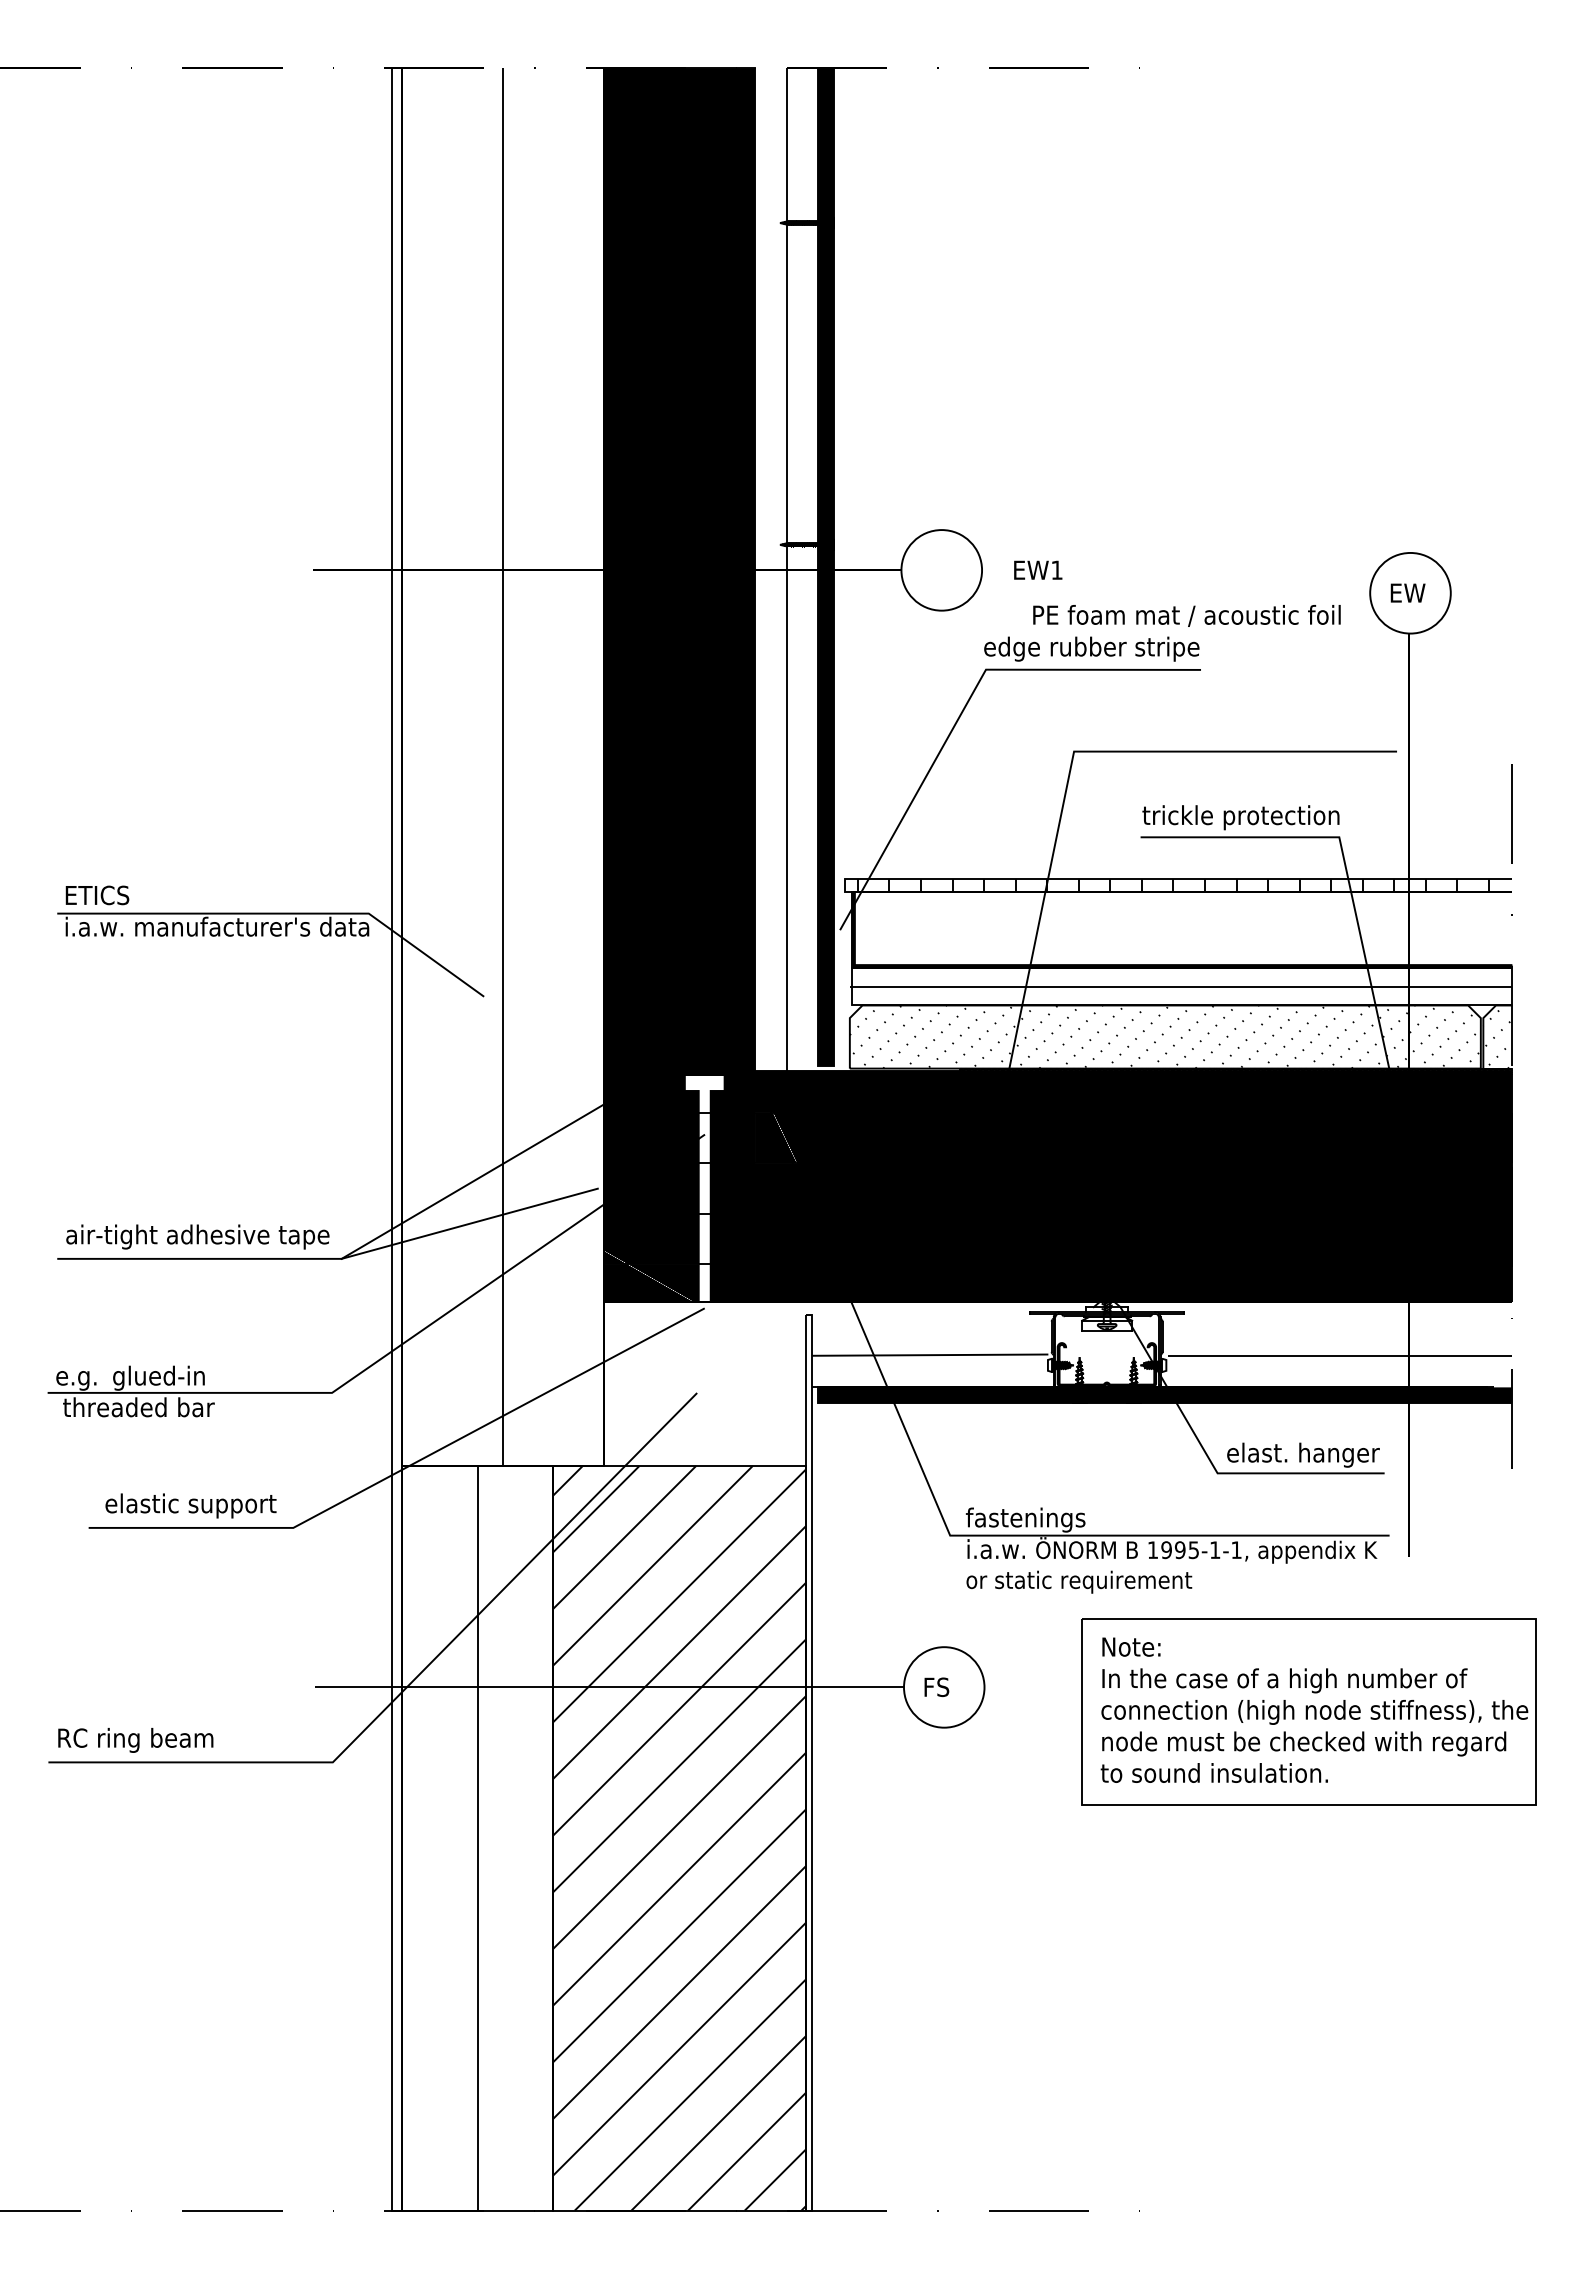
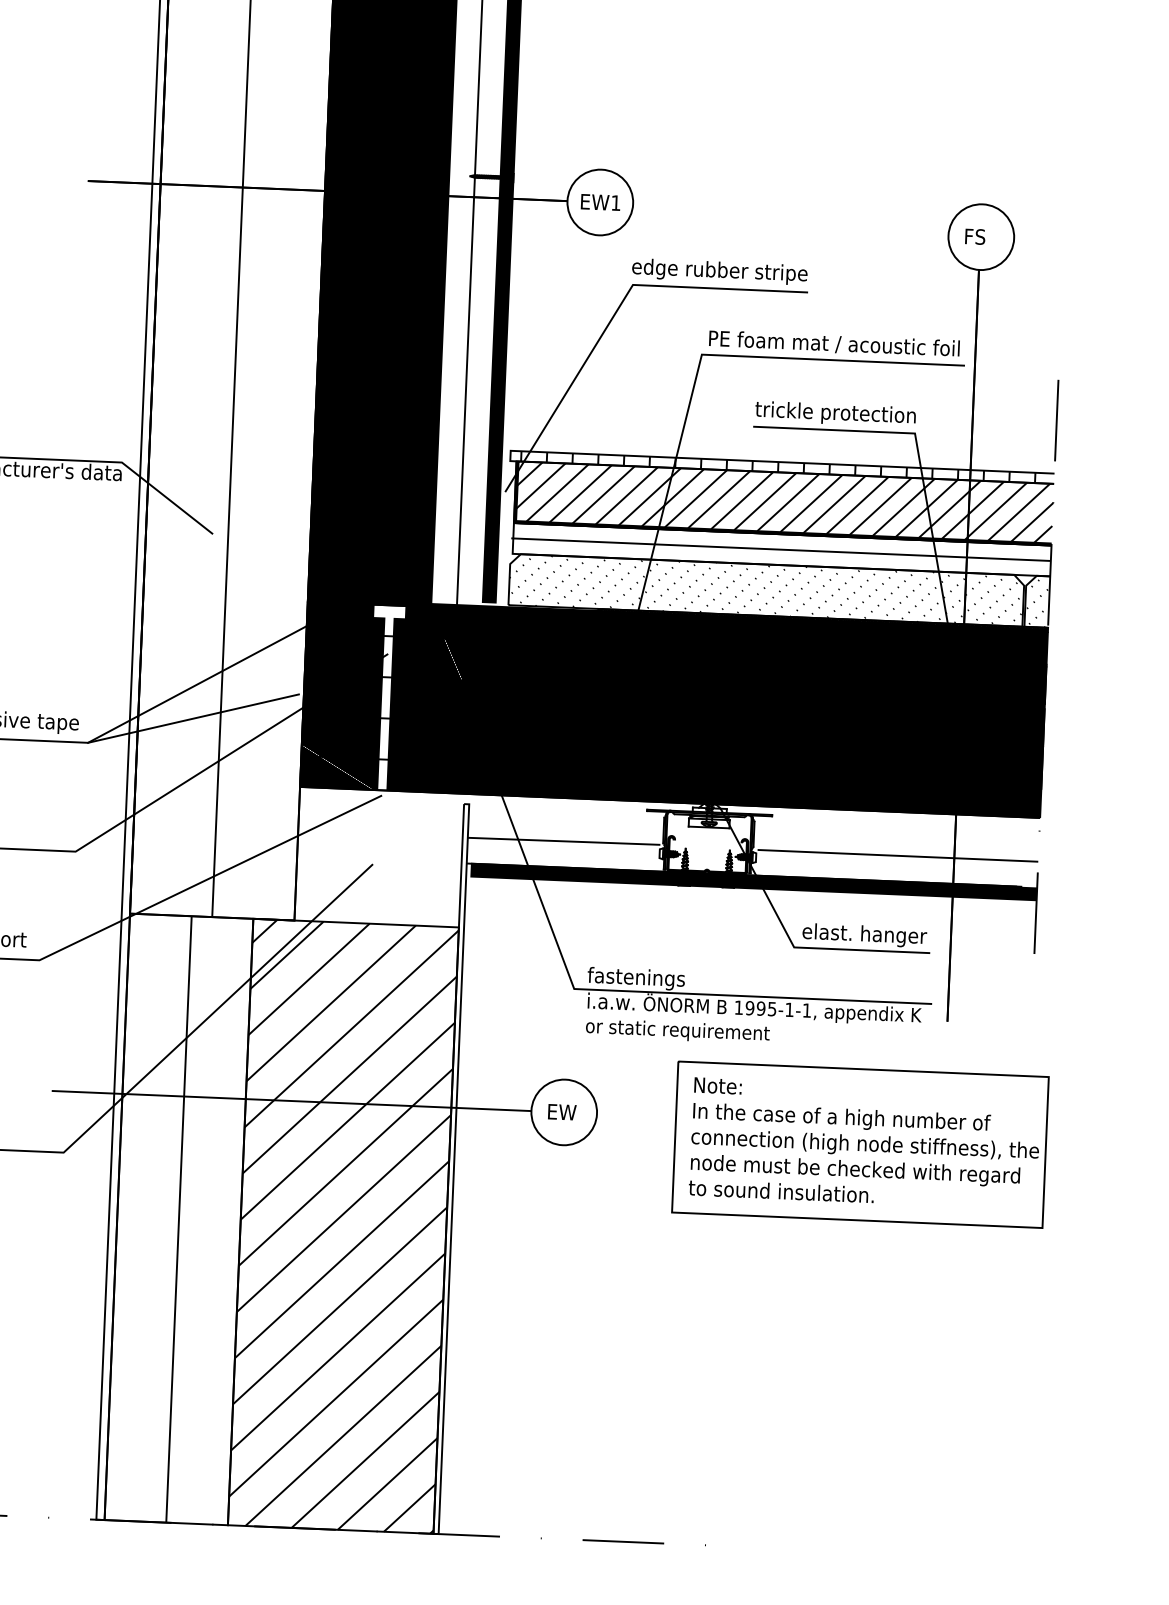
text: (1038, 569) -> (600, 201), moved
text: (1409, 592) -> (980, 236), EW -> FS
text: (1186, 615) -> (834, 343), moved
hatch: (1182, 928) -> (784, 502), added
text: (943, 1687) -> (563, 1112), FS -> EW

